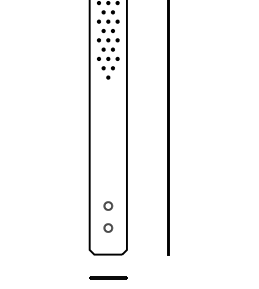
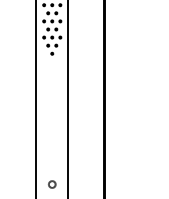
circle: (108, 205) -> (52, 164), removed

